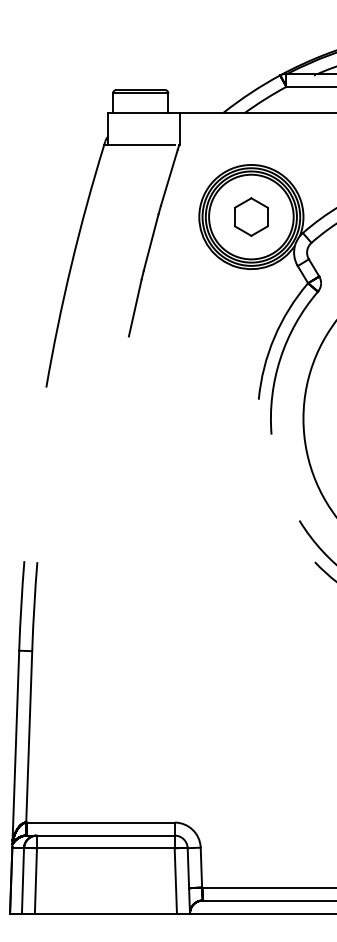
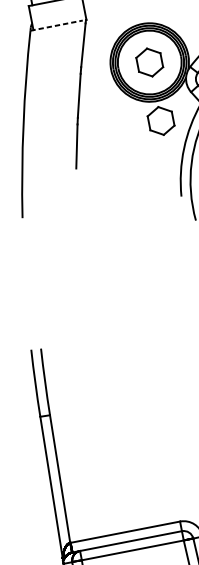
line: (139, 145) -> (56, 25), solid -> dashed
part: (251, 295) -> (161, 120), added

